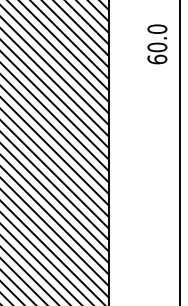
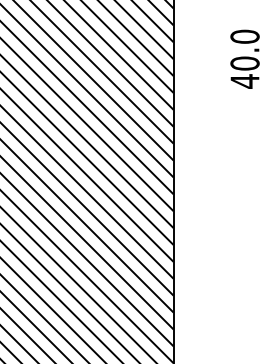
text: (157, 59) -> (245, 81), 60.0 -> 40.0

